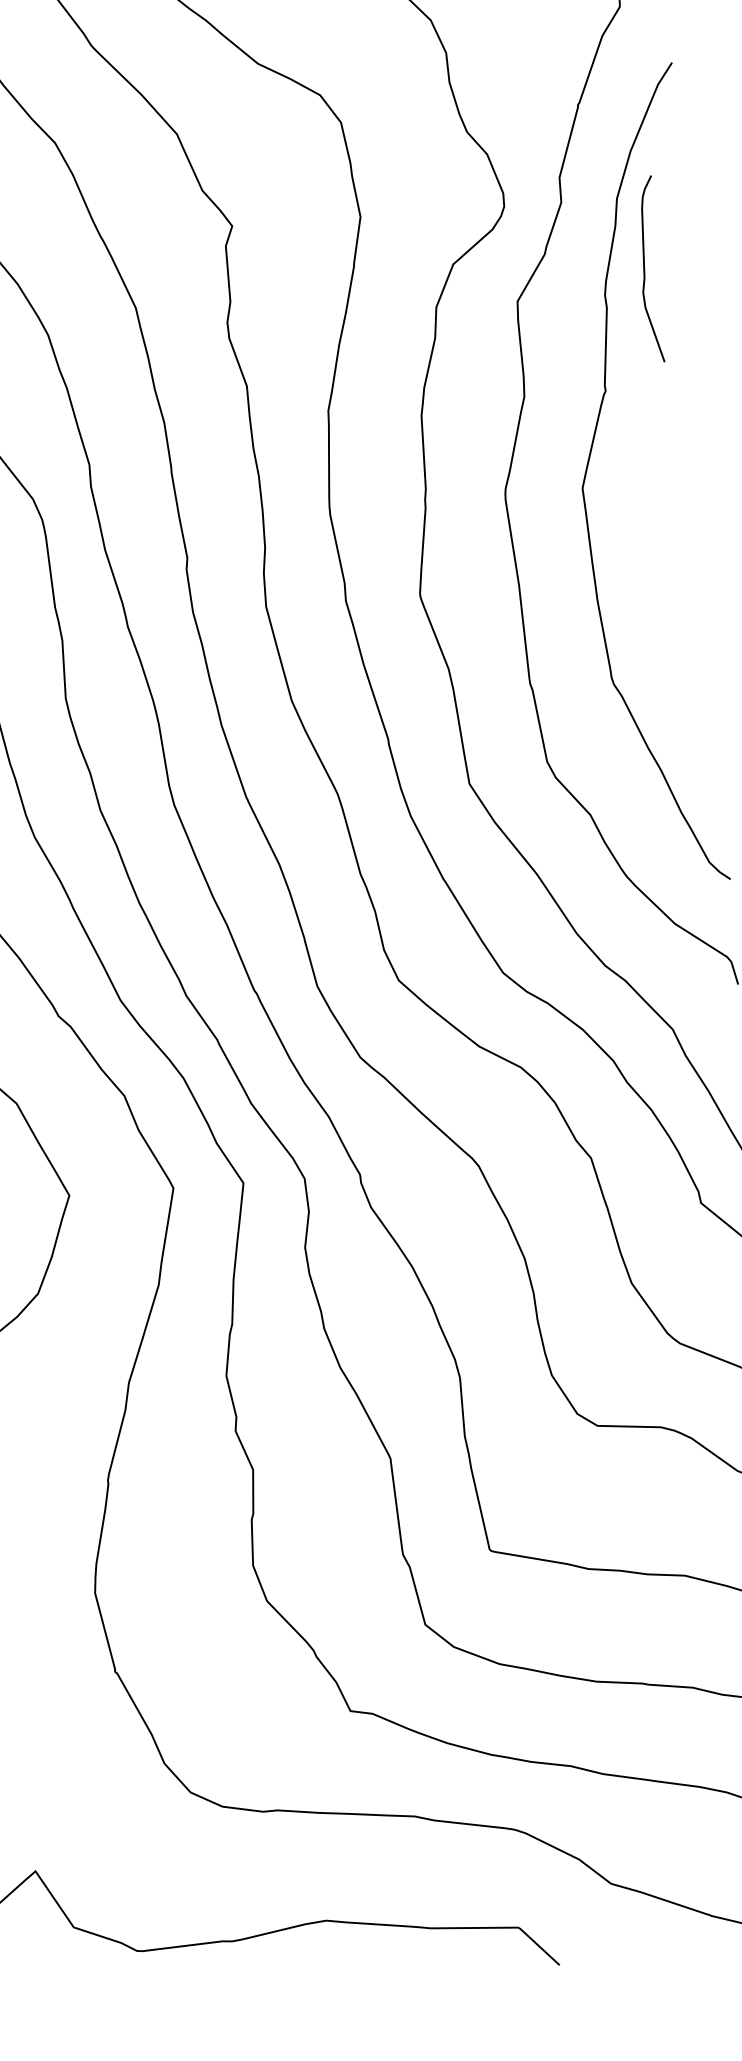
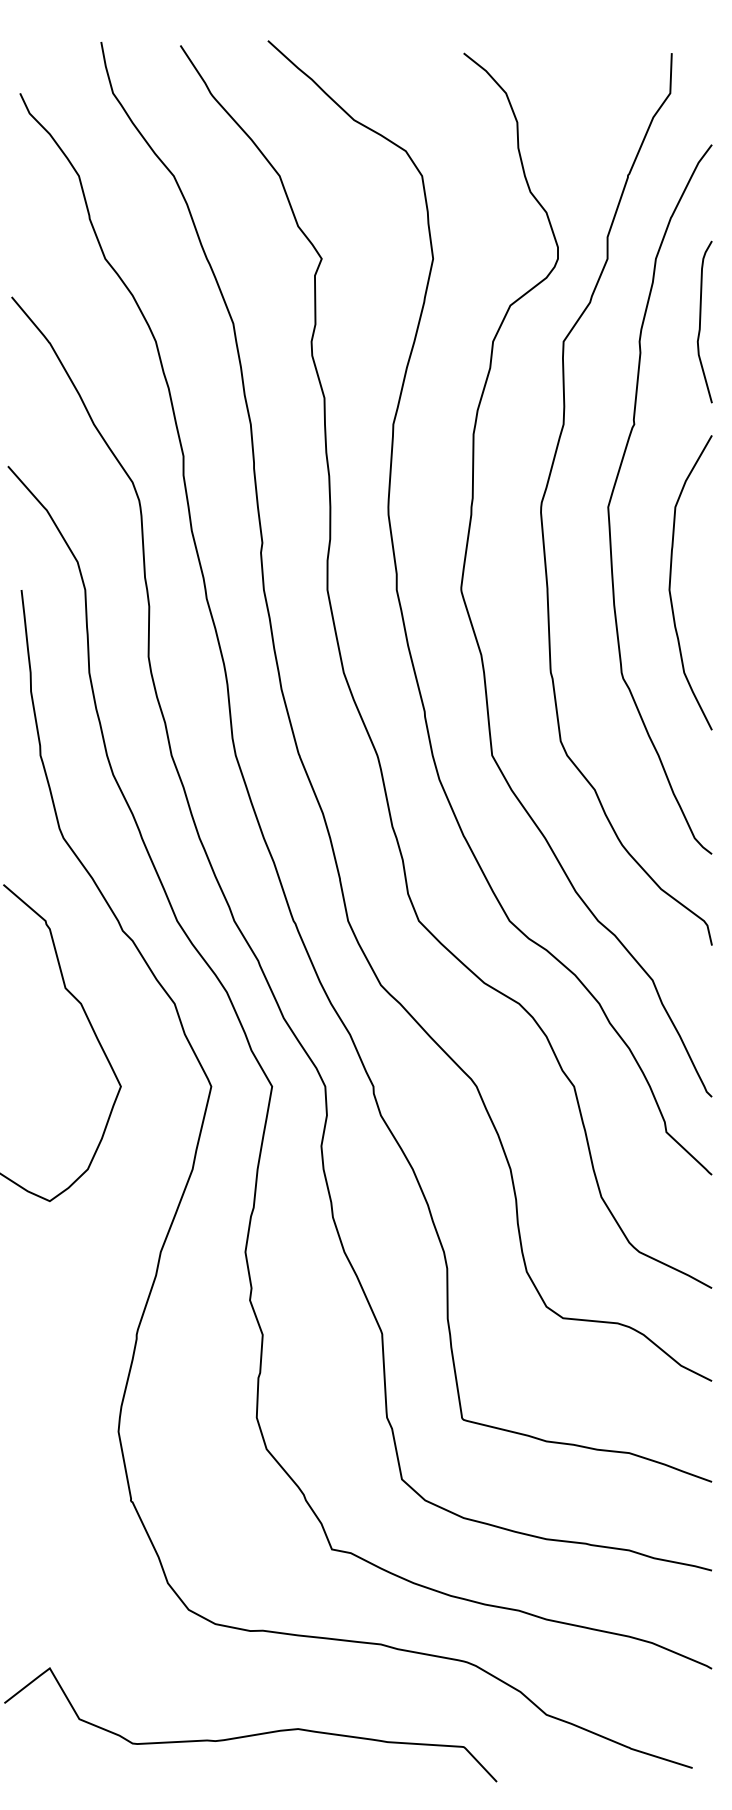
curve: (644, 269) -> (700, 321), moved
curve: (661, 565) -> (671, 578), added

